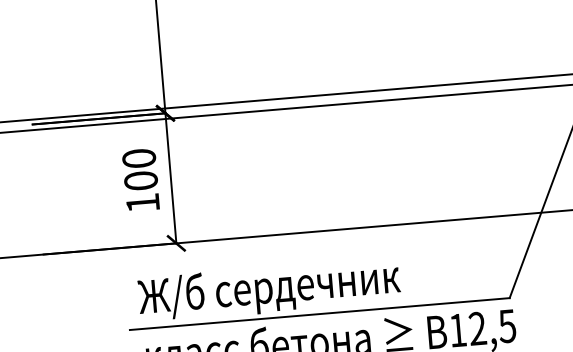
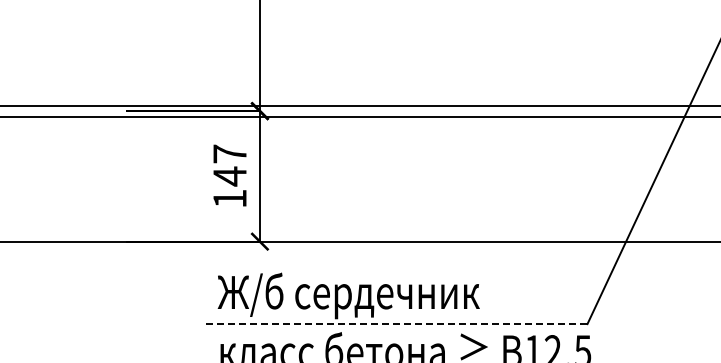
text: (139, 170) -> (229, 165), 100 -> 147
line: (319, 314) -> (396, 324), solid -> dashed

